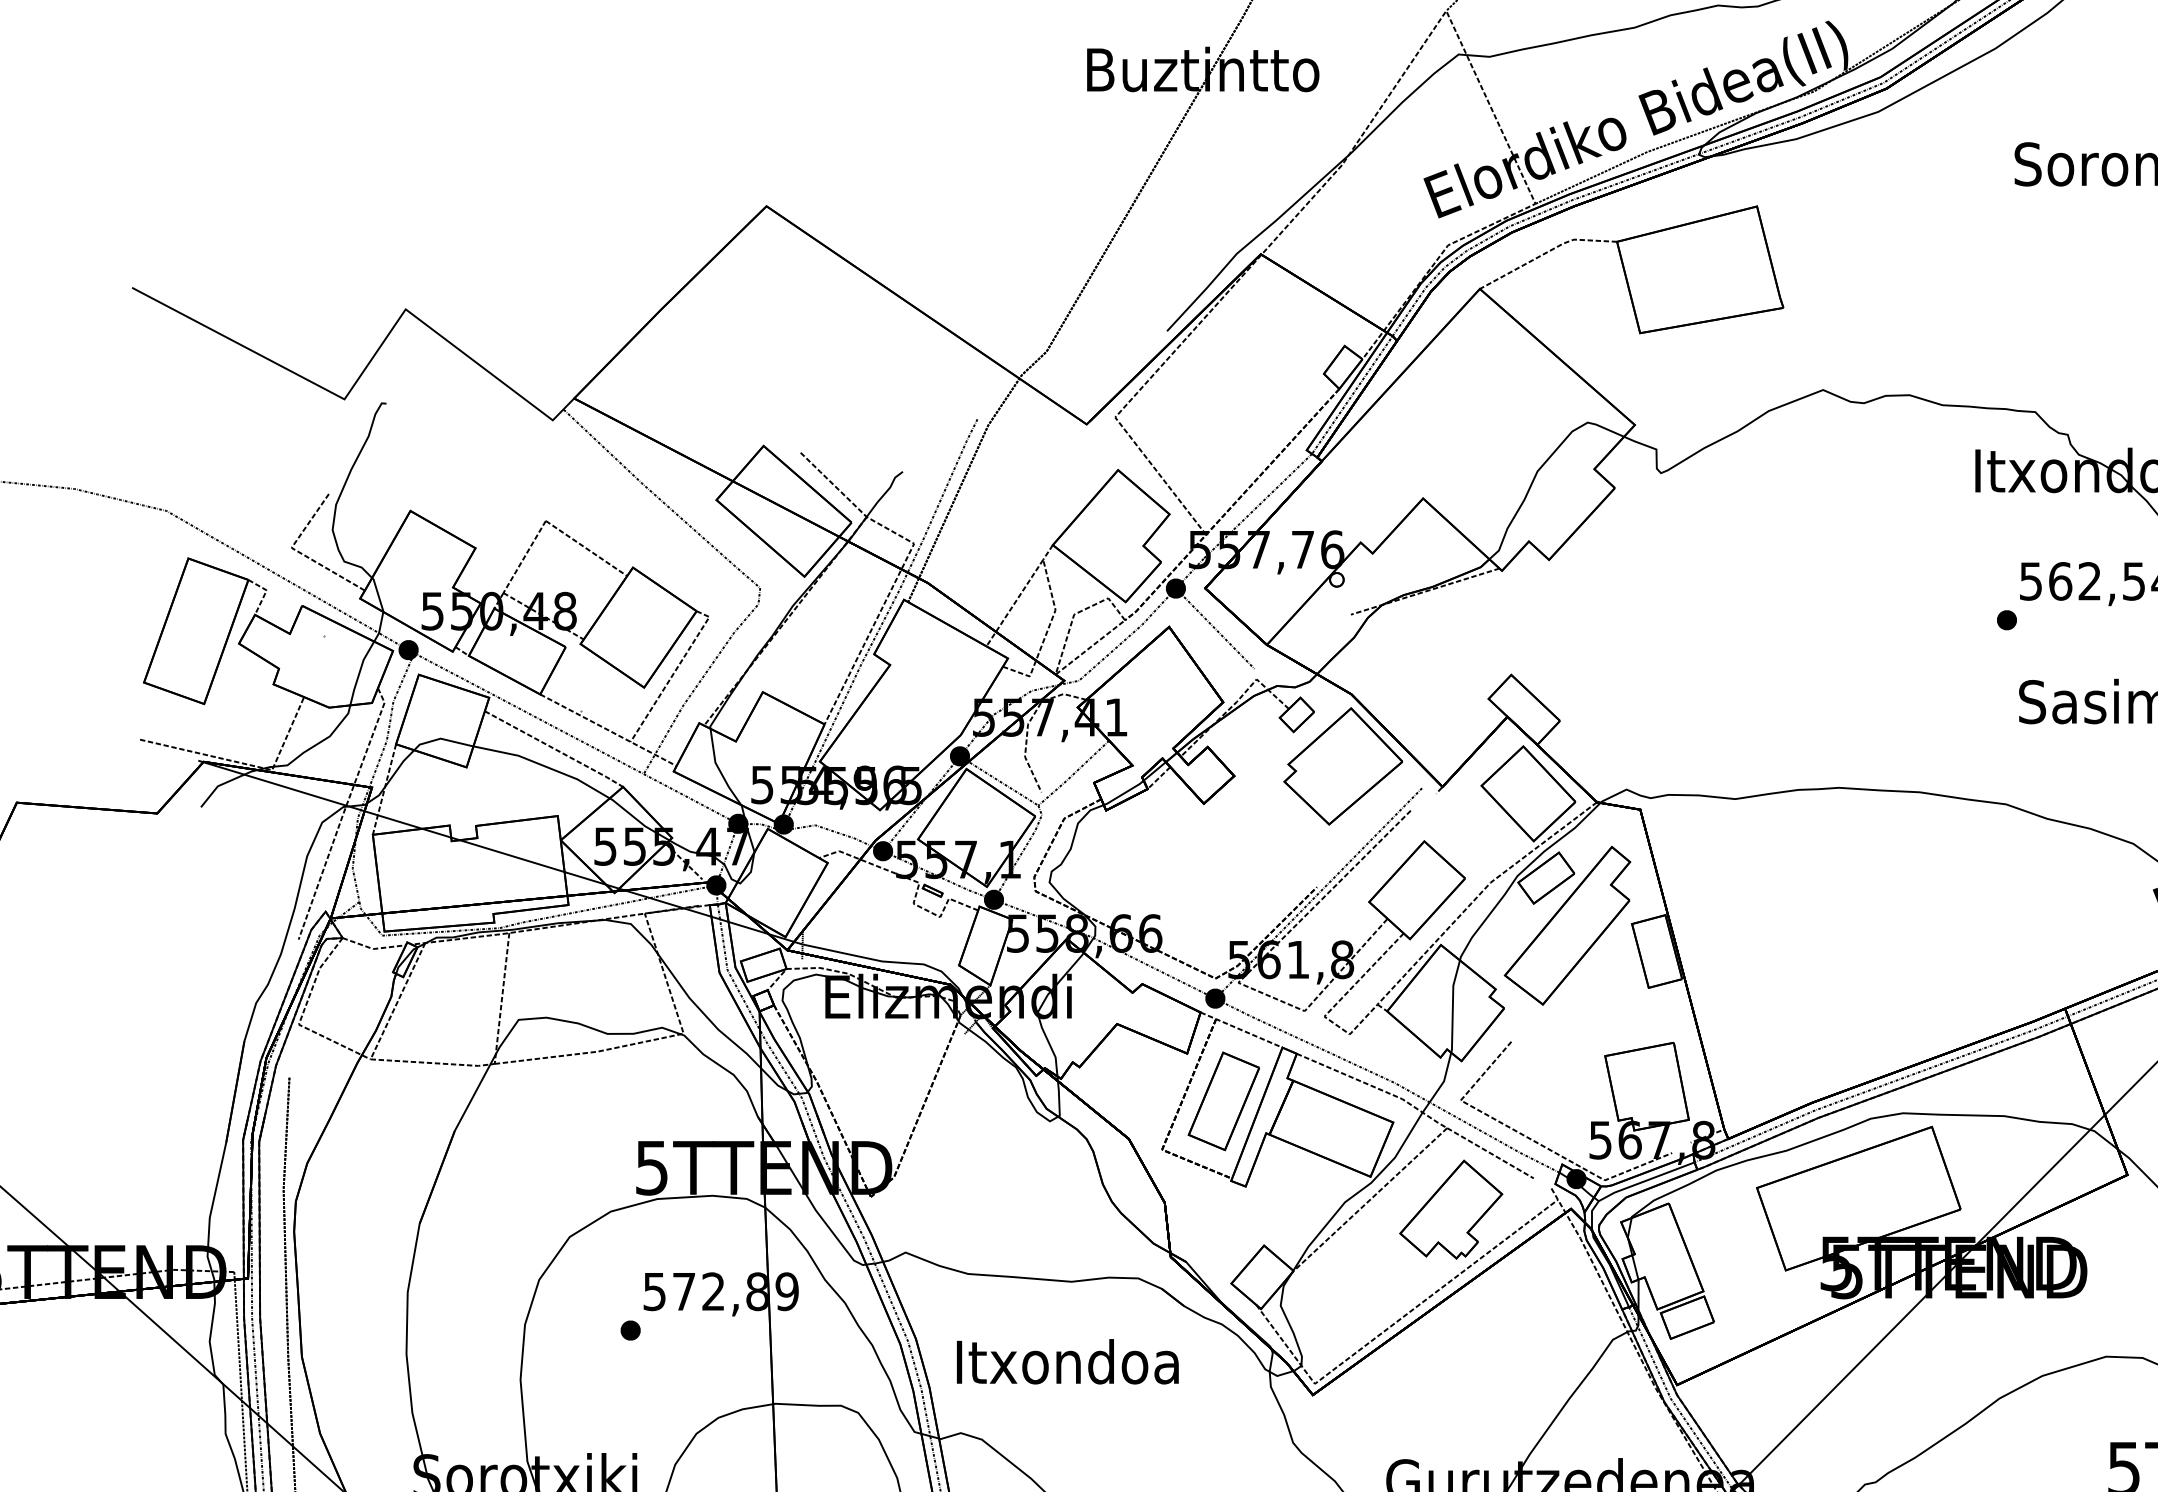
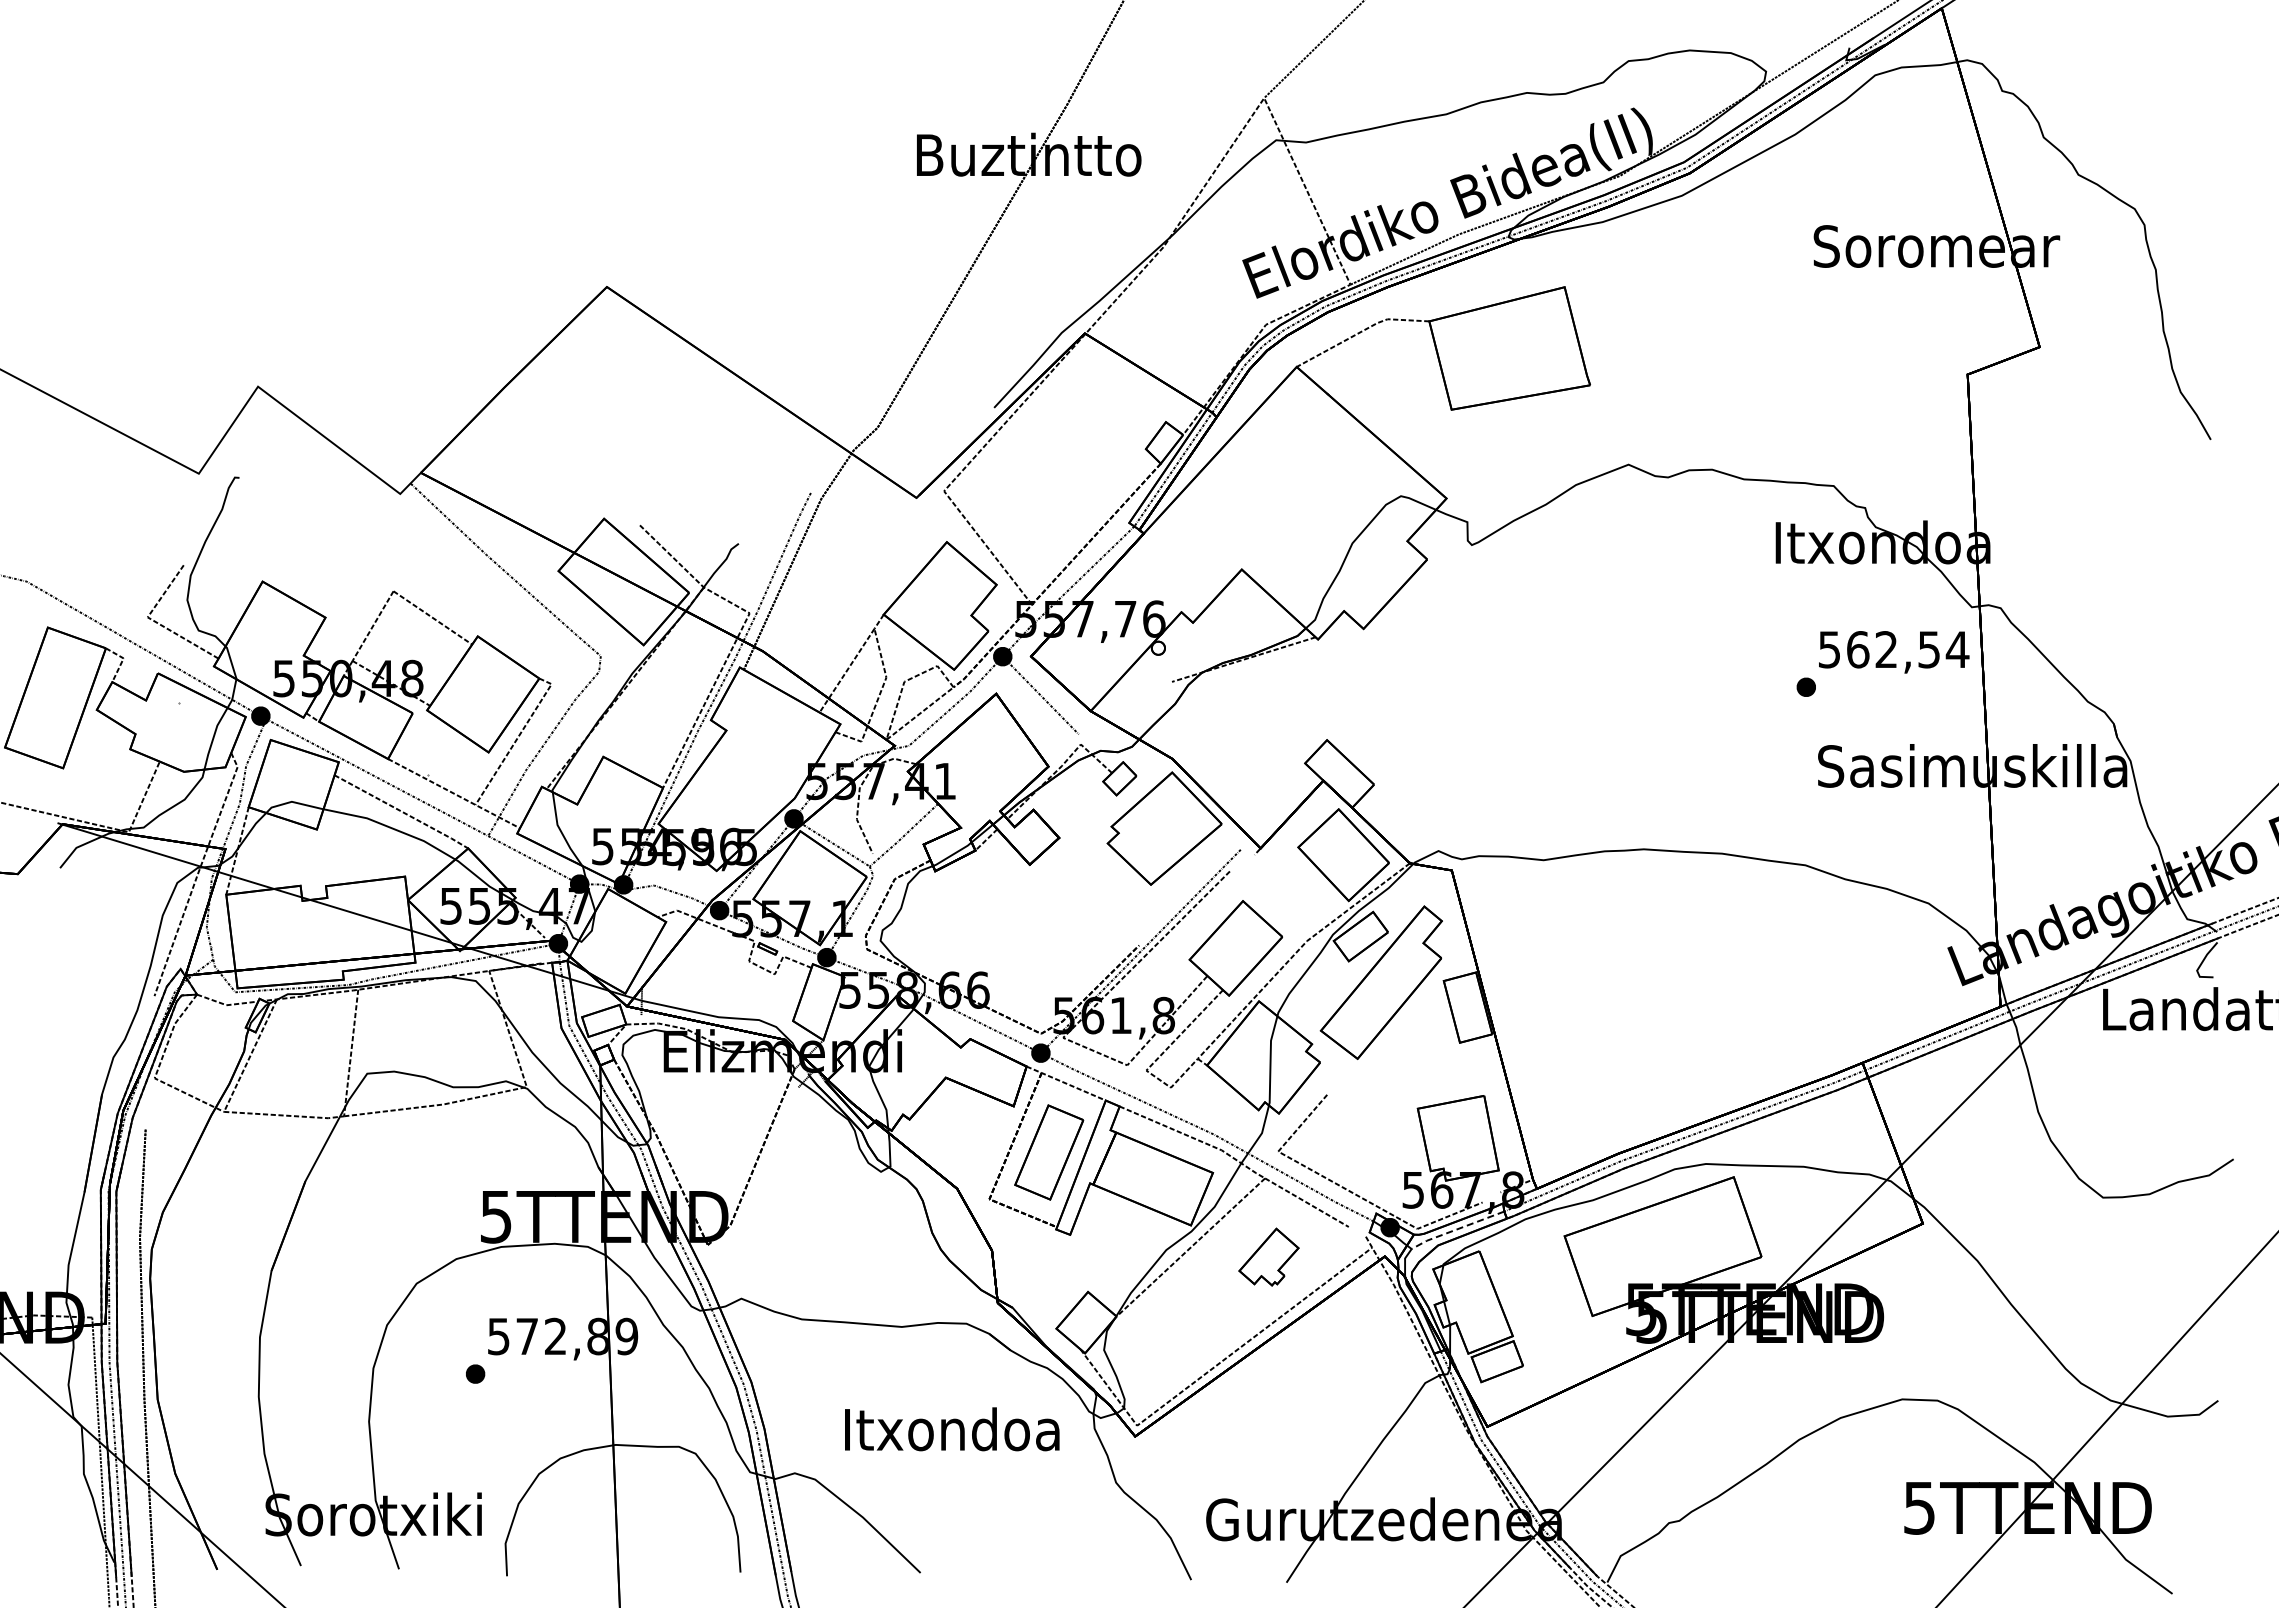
line: (1645, 1180) -> (1456, 1229), solid -> dashed
part: (1450, 1208) -> (1268, 1256), size x0.6
text: (1068, 1361) -> (952, 1429), moved

